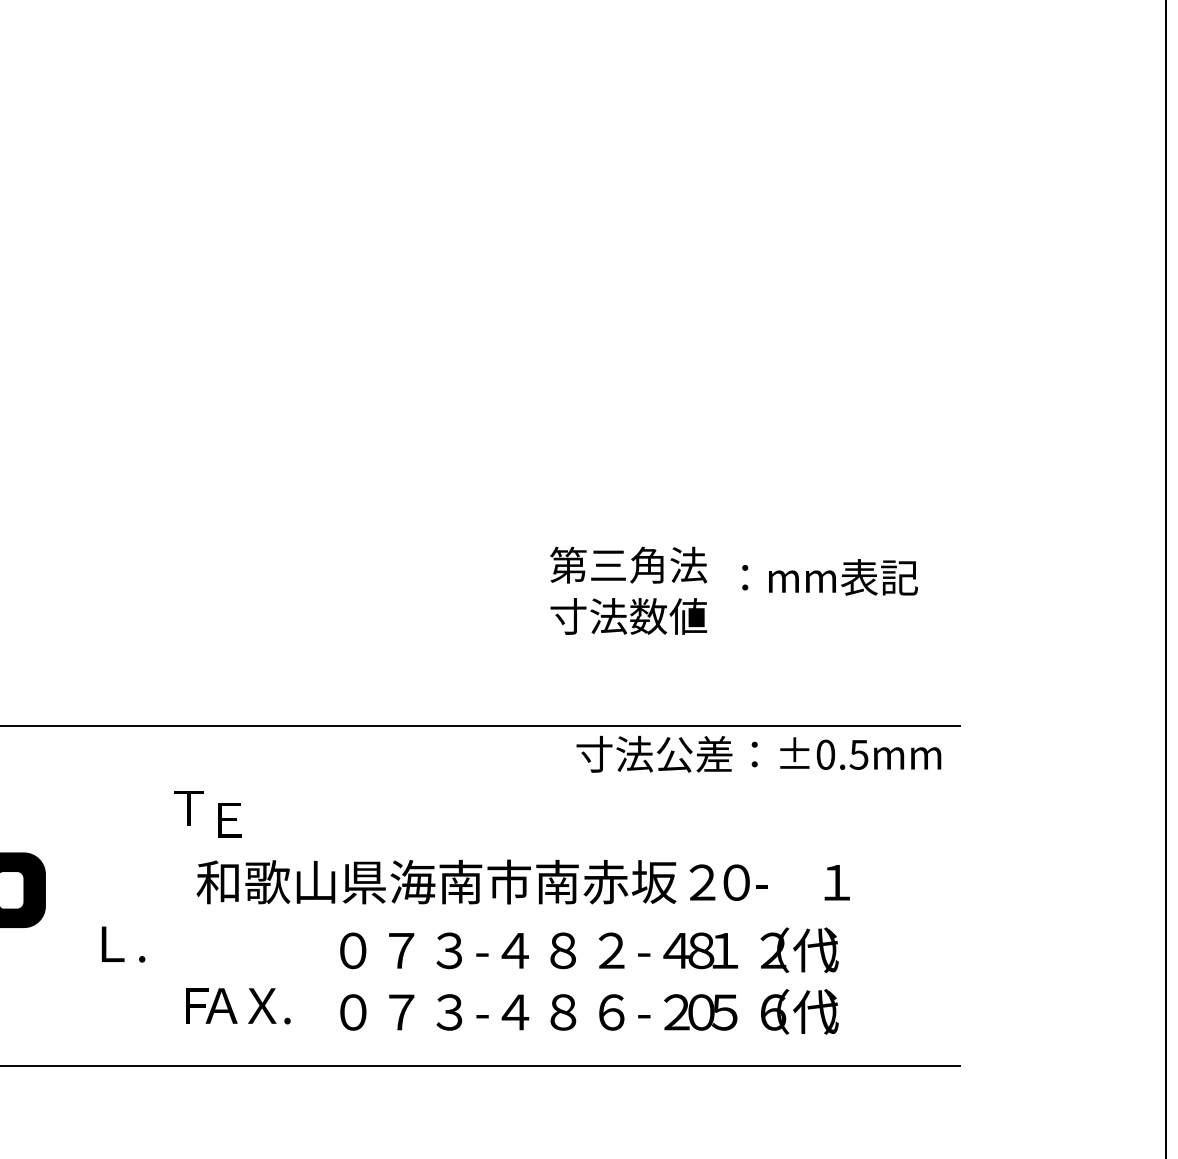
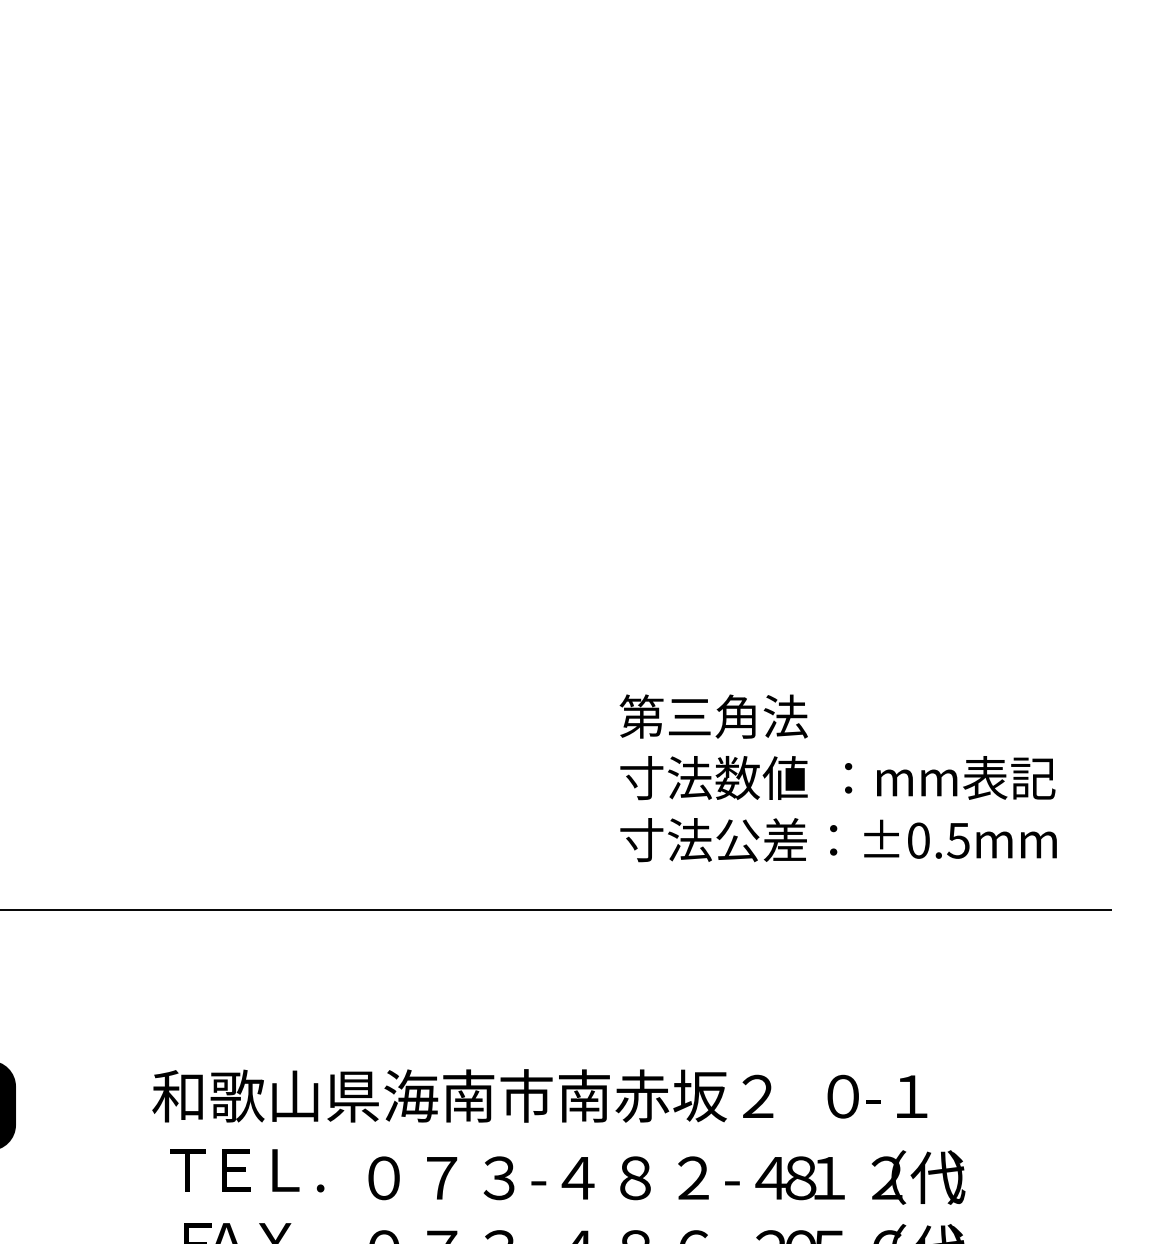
text: (829, 577) -> (949, 778), moved
text: (758, 754) -> (838, 840), moved
text: (188, 808) -> (186, 1170), moved
text: (229, 820) -> (236, 1170), moved
text: (455, 881) -> (462, 1095), moved
text: (836, 882) -> (911, 1096), moved
text: (123, 944) -> (298, 1170), moved

